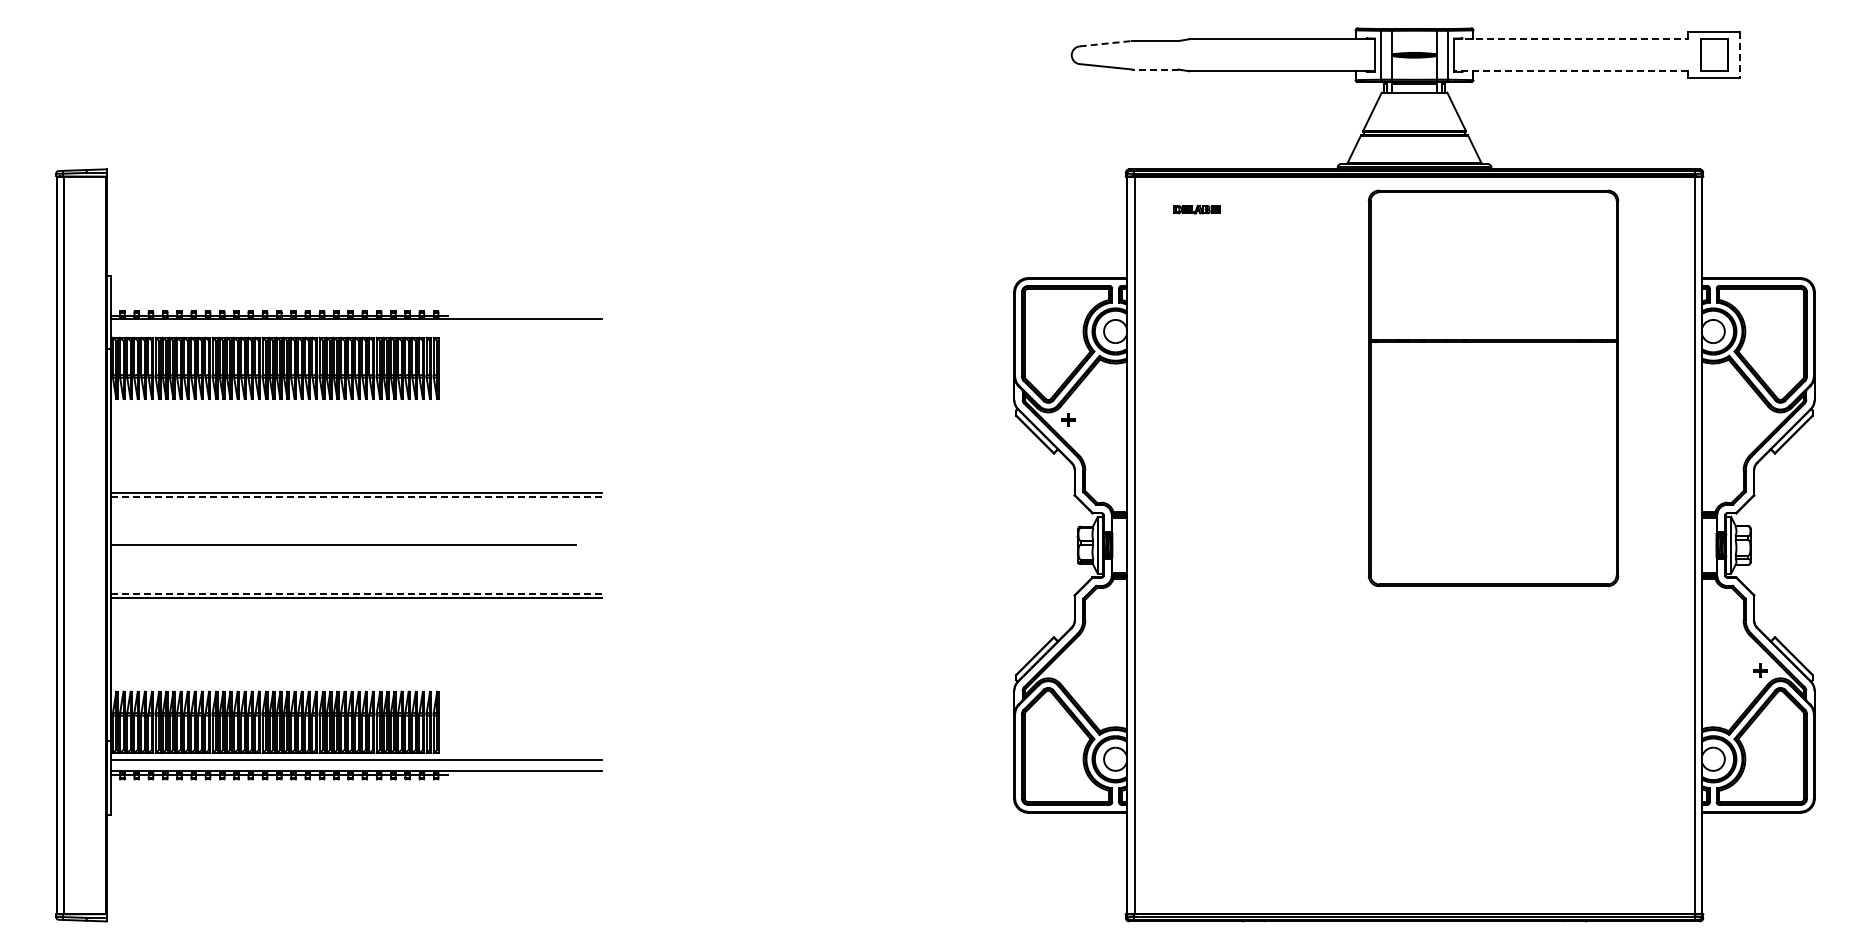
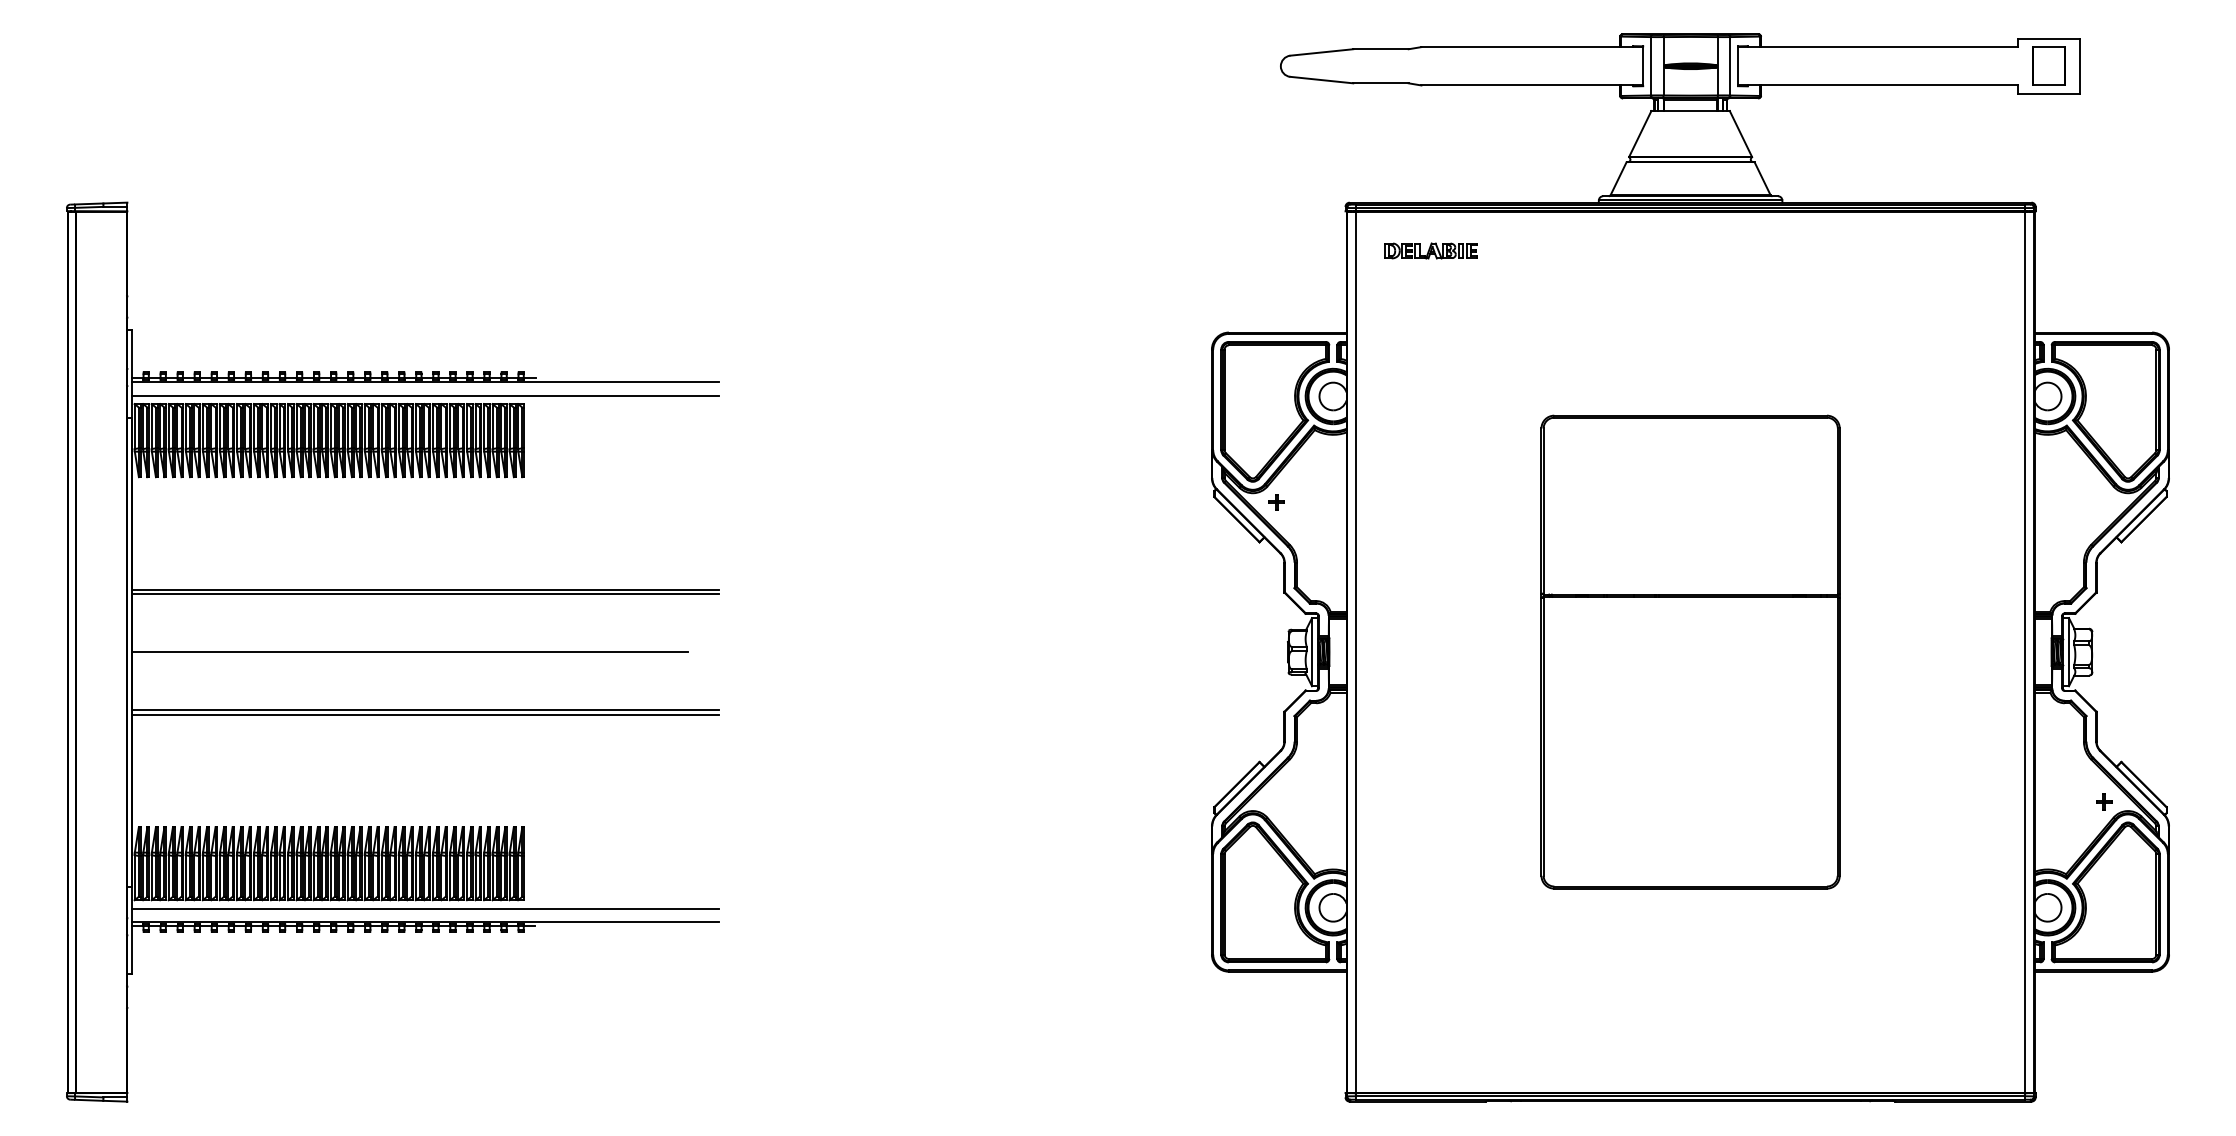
line: (1571, 39) -> (1878, 47), dashed -> solid
line: (1106, 43) -> (1322, 52), dashed -> solid
line: (1740, 55) -> (2080, 66), dashed -> solid
line: (1155, 69) -> (1380, 83), dashed -> solid
line: (1570, 71) -> (1877, 85), dashed -> solid
part: (1197, 209) -> (1431, 250), size x1.67
line: (355, 330) -> (424, 395), added
part: (1493, 388) -> (1690, 652), moved
line: (355, 497) -> (424, 594), dashed -> solid
line: (355, 593) -> (424, 709), dashed -> solid

